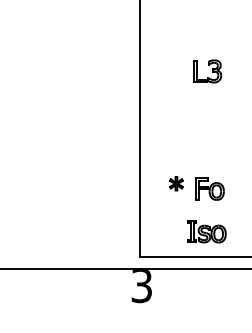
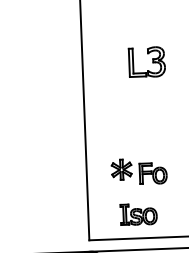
part: (207, 71) -> (146, 62), size x1.4
part: (175, 183) -> (120, 169), size x1.6
part: (206, 231) -> (138, 214), moved

